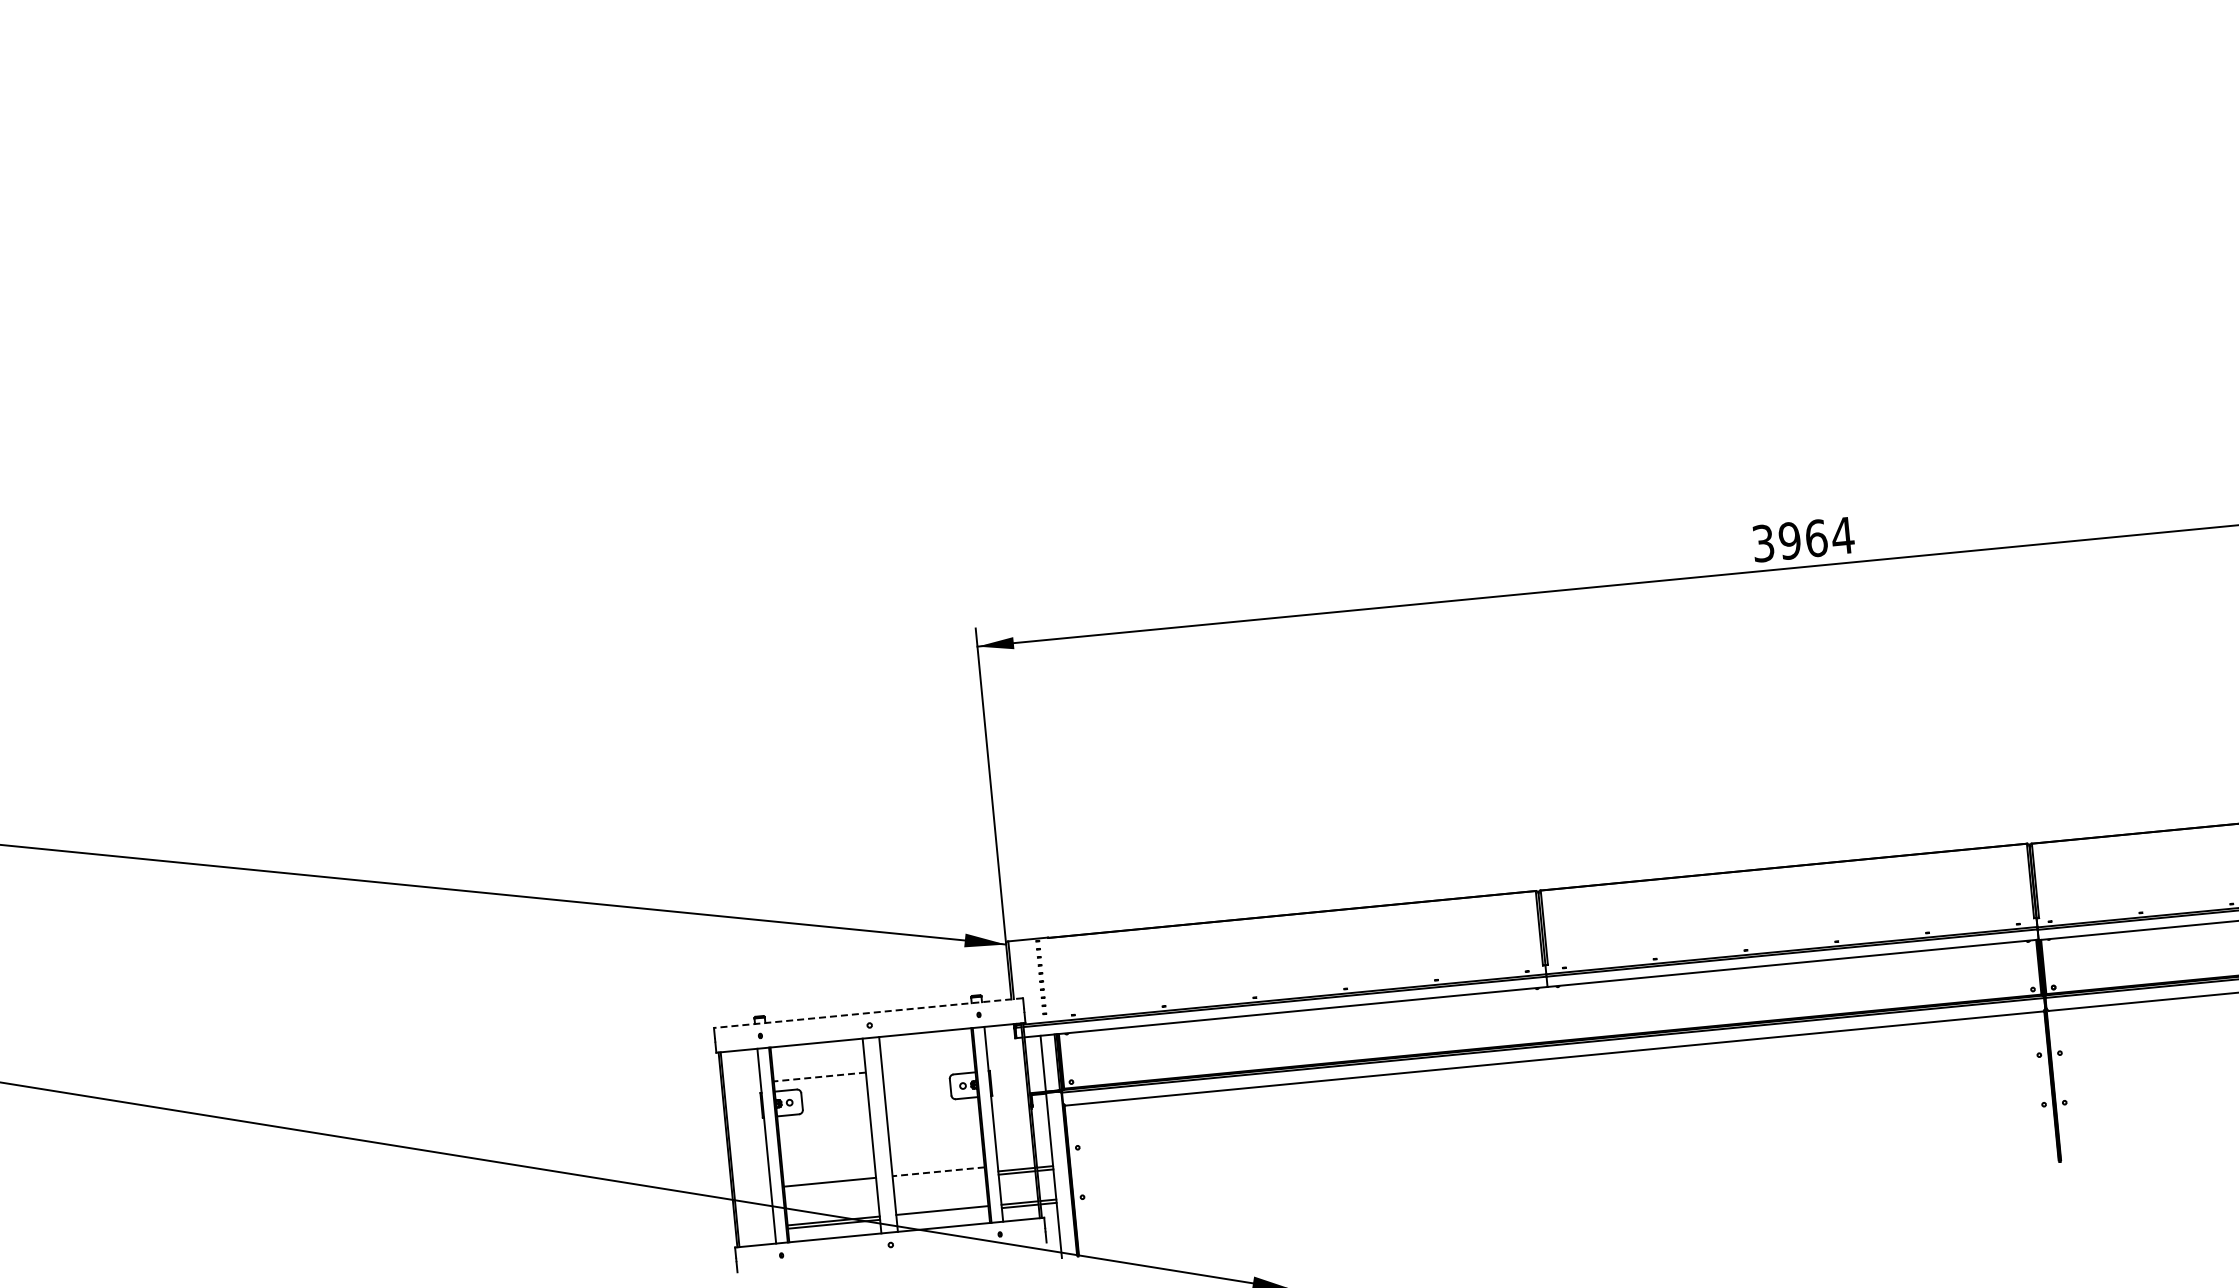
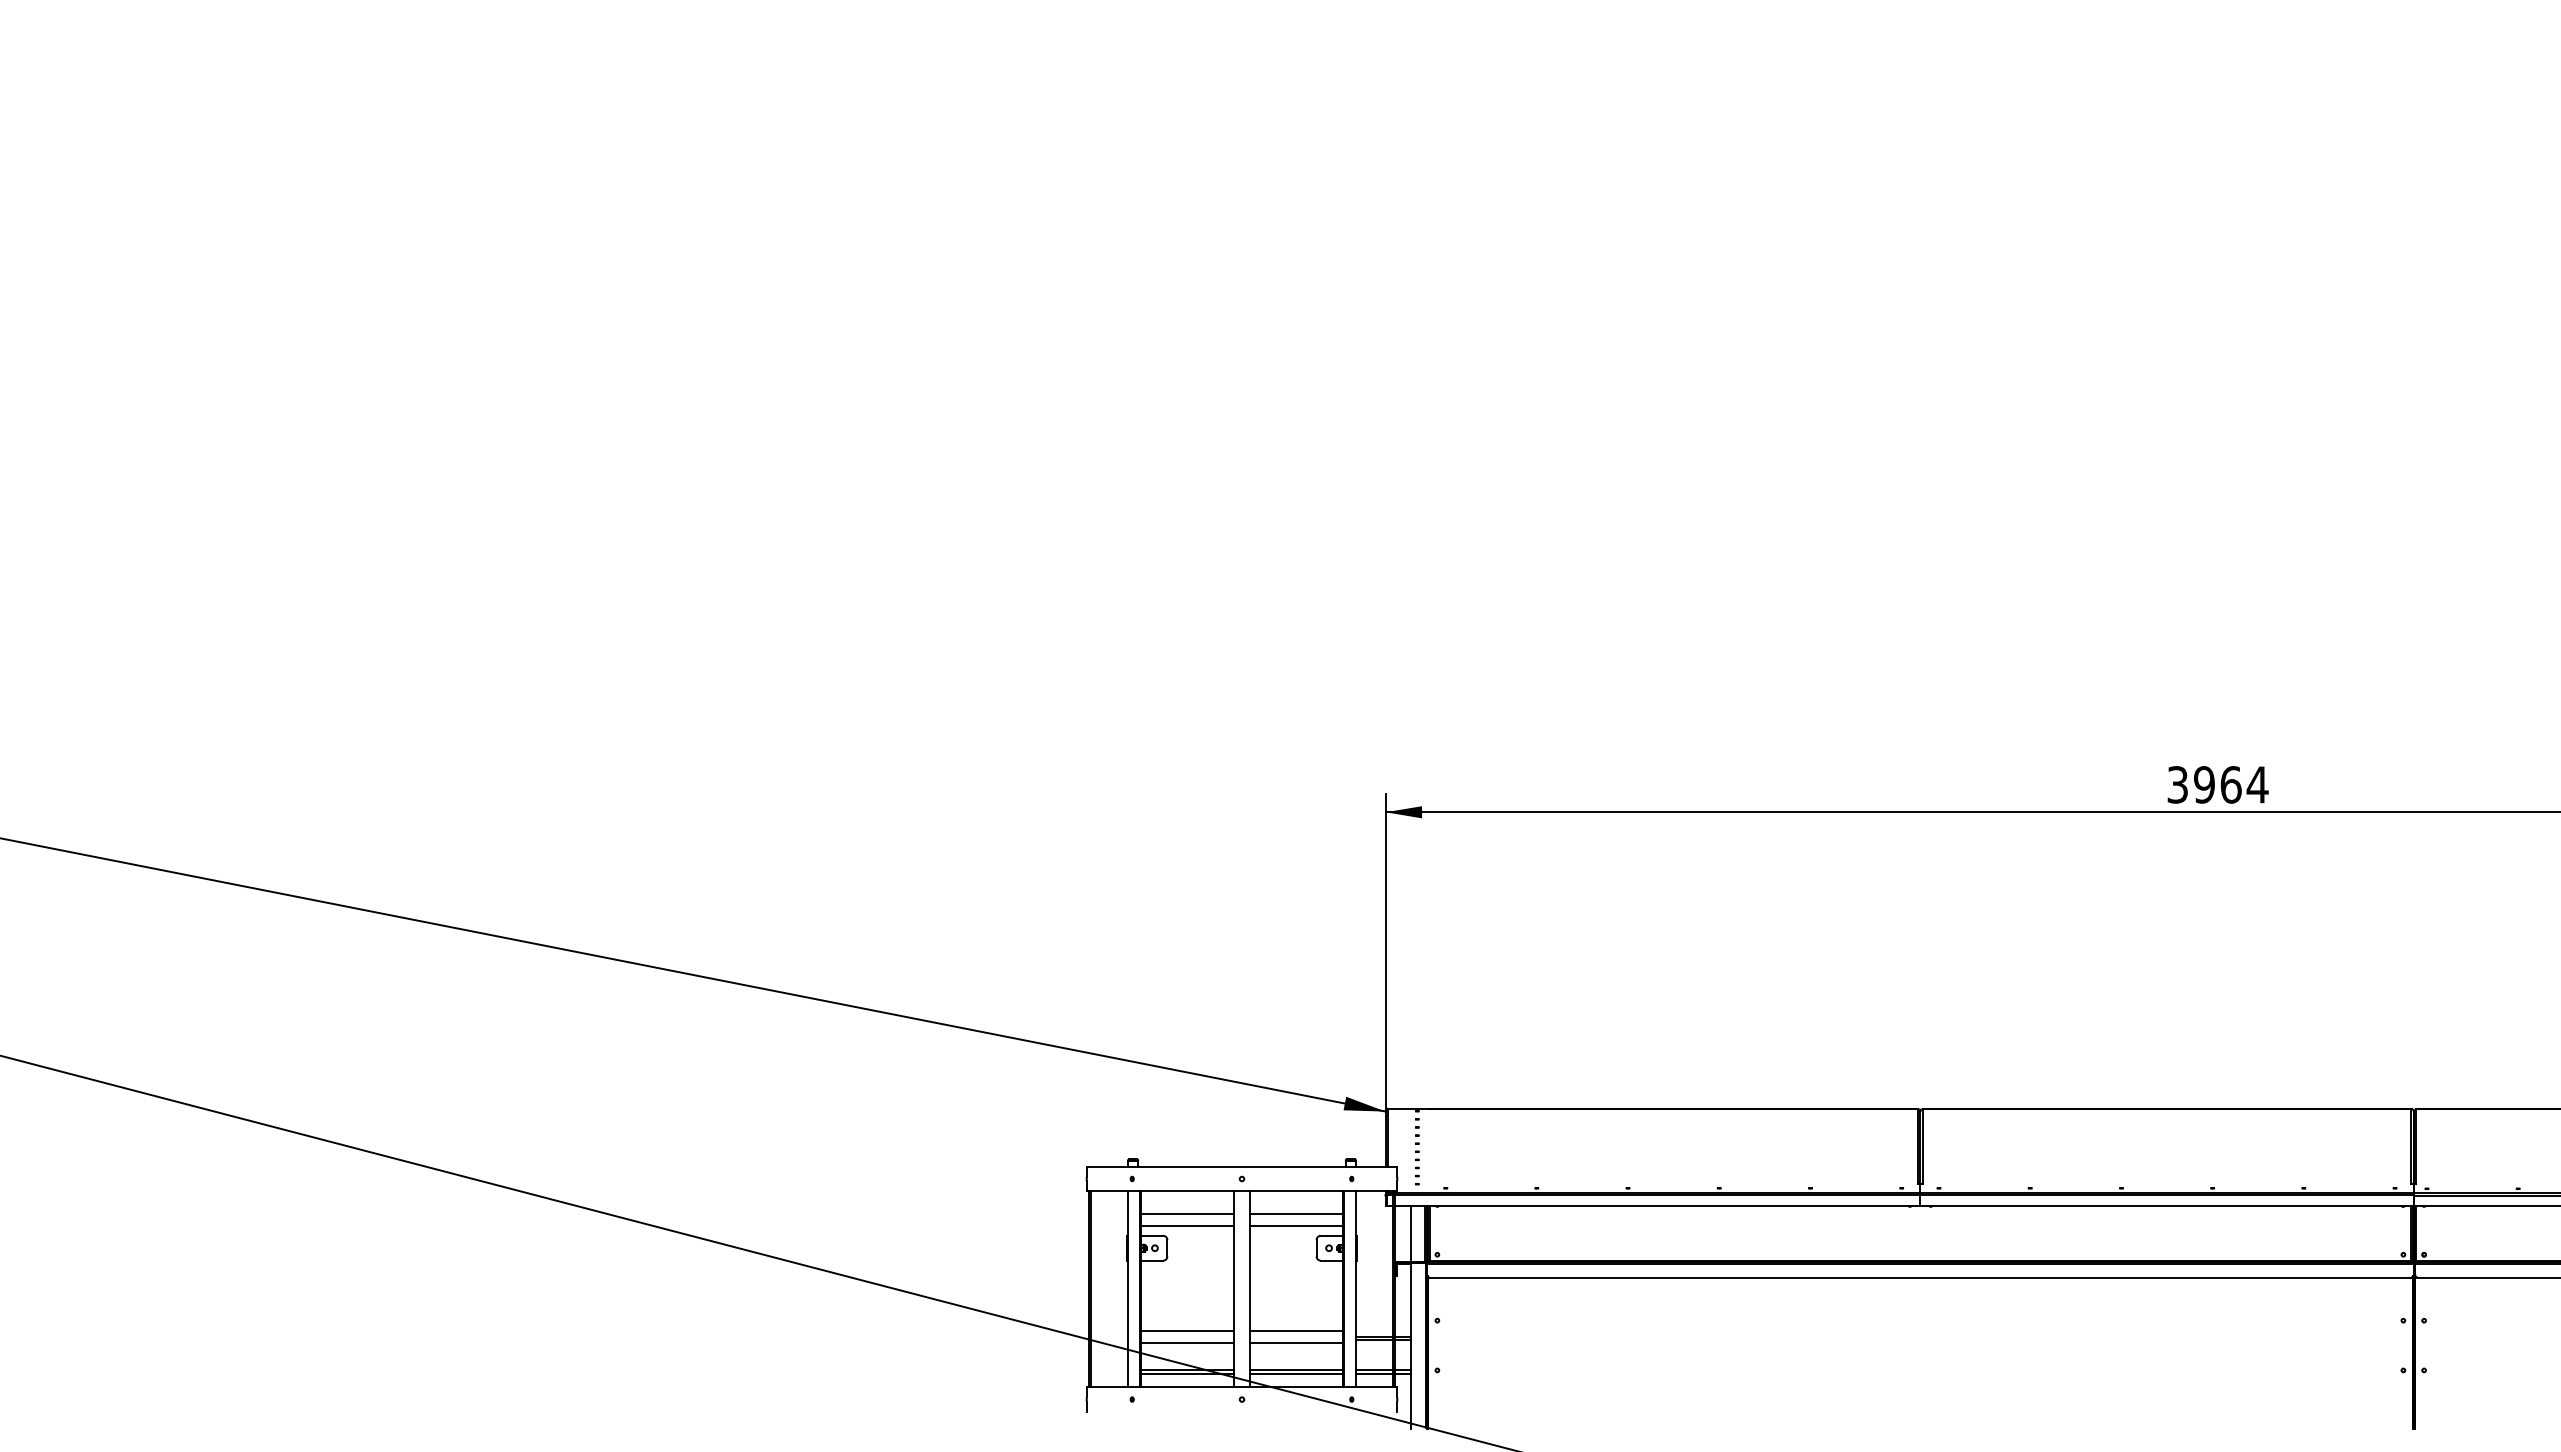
line: (868, 1013) -> (1241, 1166), dashed -> solid
line: (927, 1054) -> (1296, 1213), added
line: (818, 1065) -> (1187, 1213), added
line: (928, 1066) -> (1296, 1225), added
line: (818, 1077) -> (1186, 1225), dashed -> solid
line: (938, 1172) -> (1296, 1331), dashed -> solid
line: (939, 1182) -> (1296, 1342), added
line: (831, 1193) -> (1187, 1342), added
line: (942, 1213) -> (1296, 1373), added

